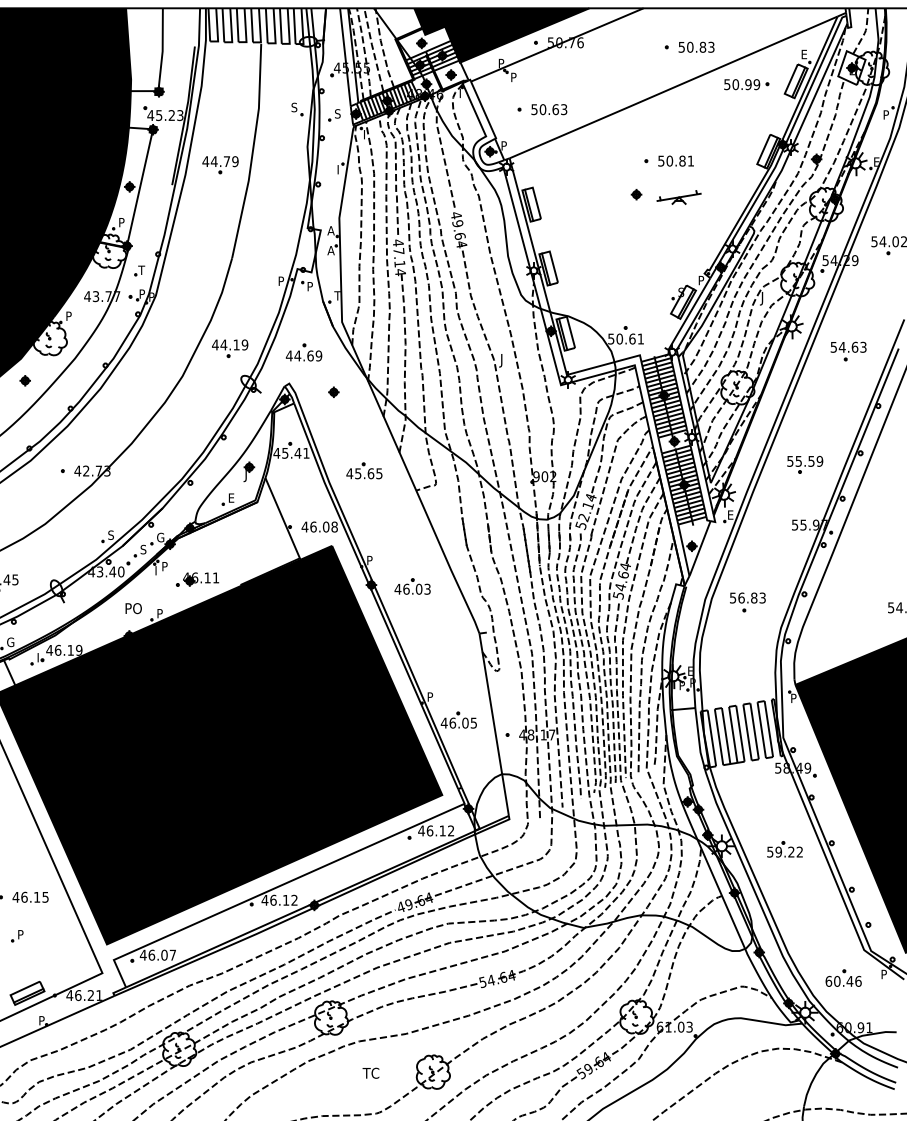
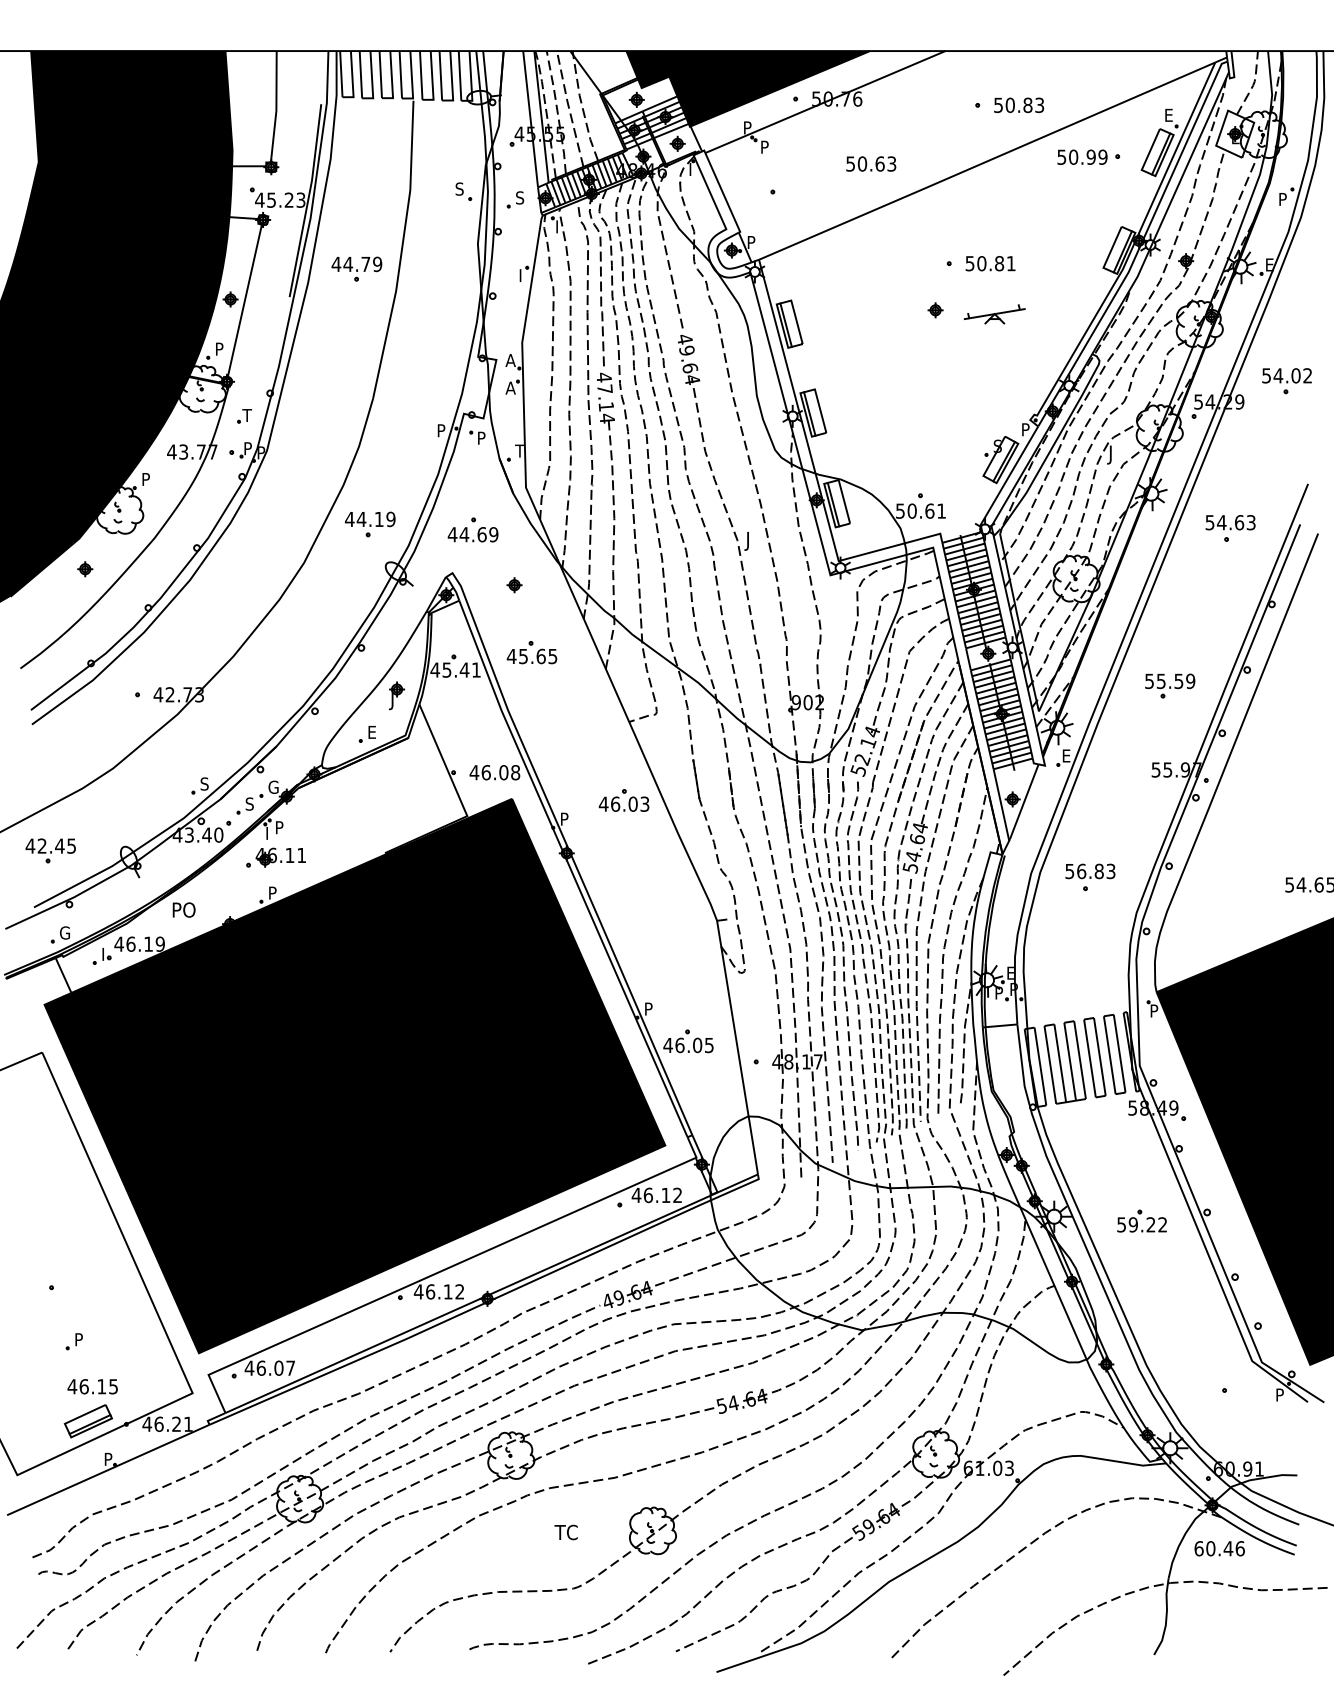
text: (549, 109) -> (871, 163), moved
part: (364, 470) -> (531, 652), moved
part: (197, 579) -> (275, 857), moved
part: (412, 586) -> (623, 800), moved
text: (133, 608) -> (183, 909), moved
text: (30, 897) -> (92, 1386), moved
text: (843, 981) -> (1219, 1548), moved

